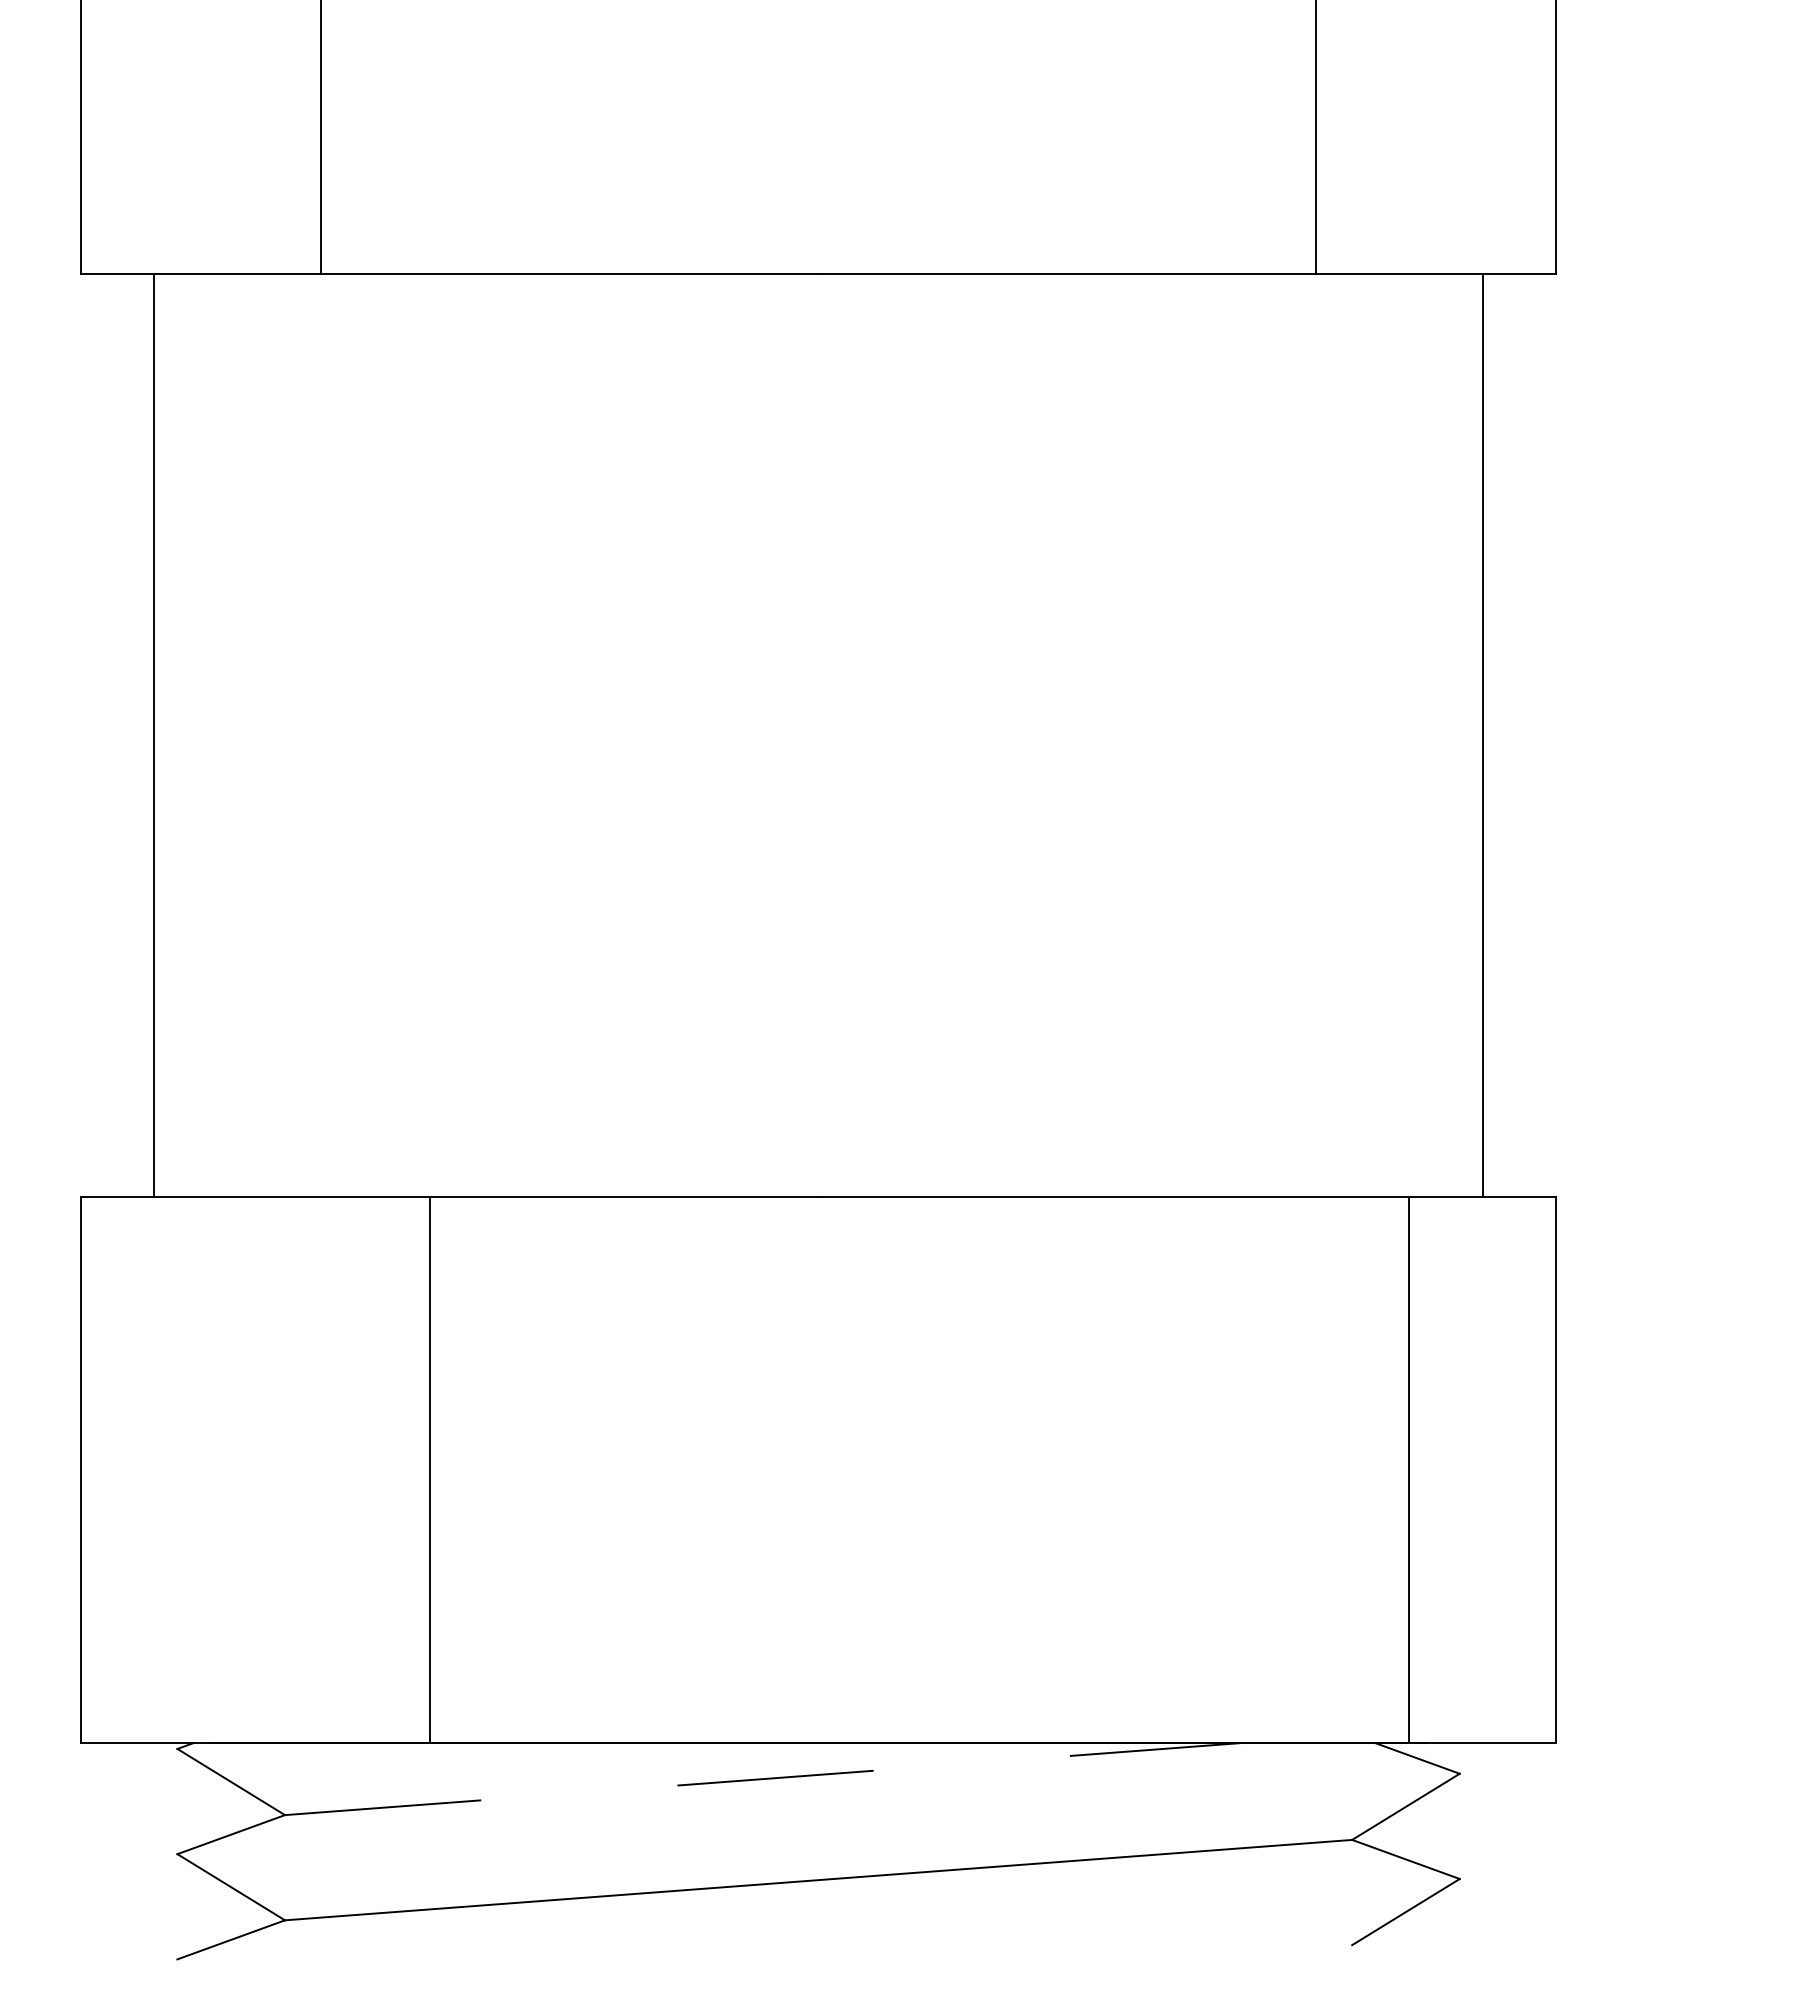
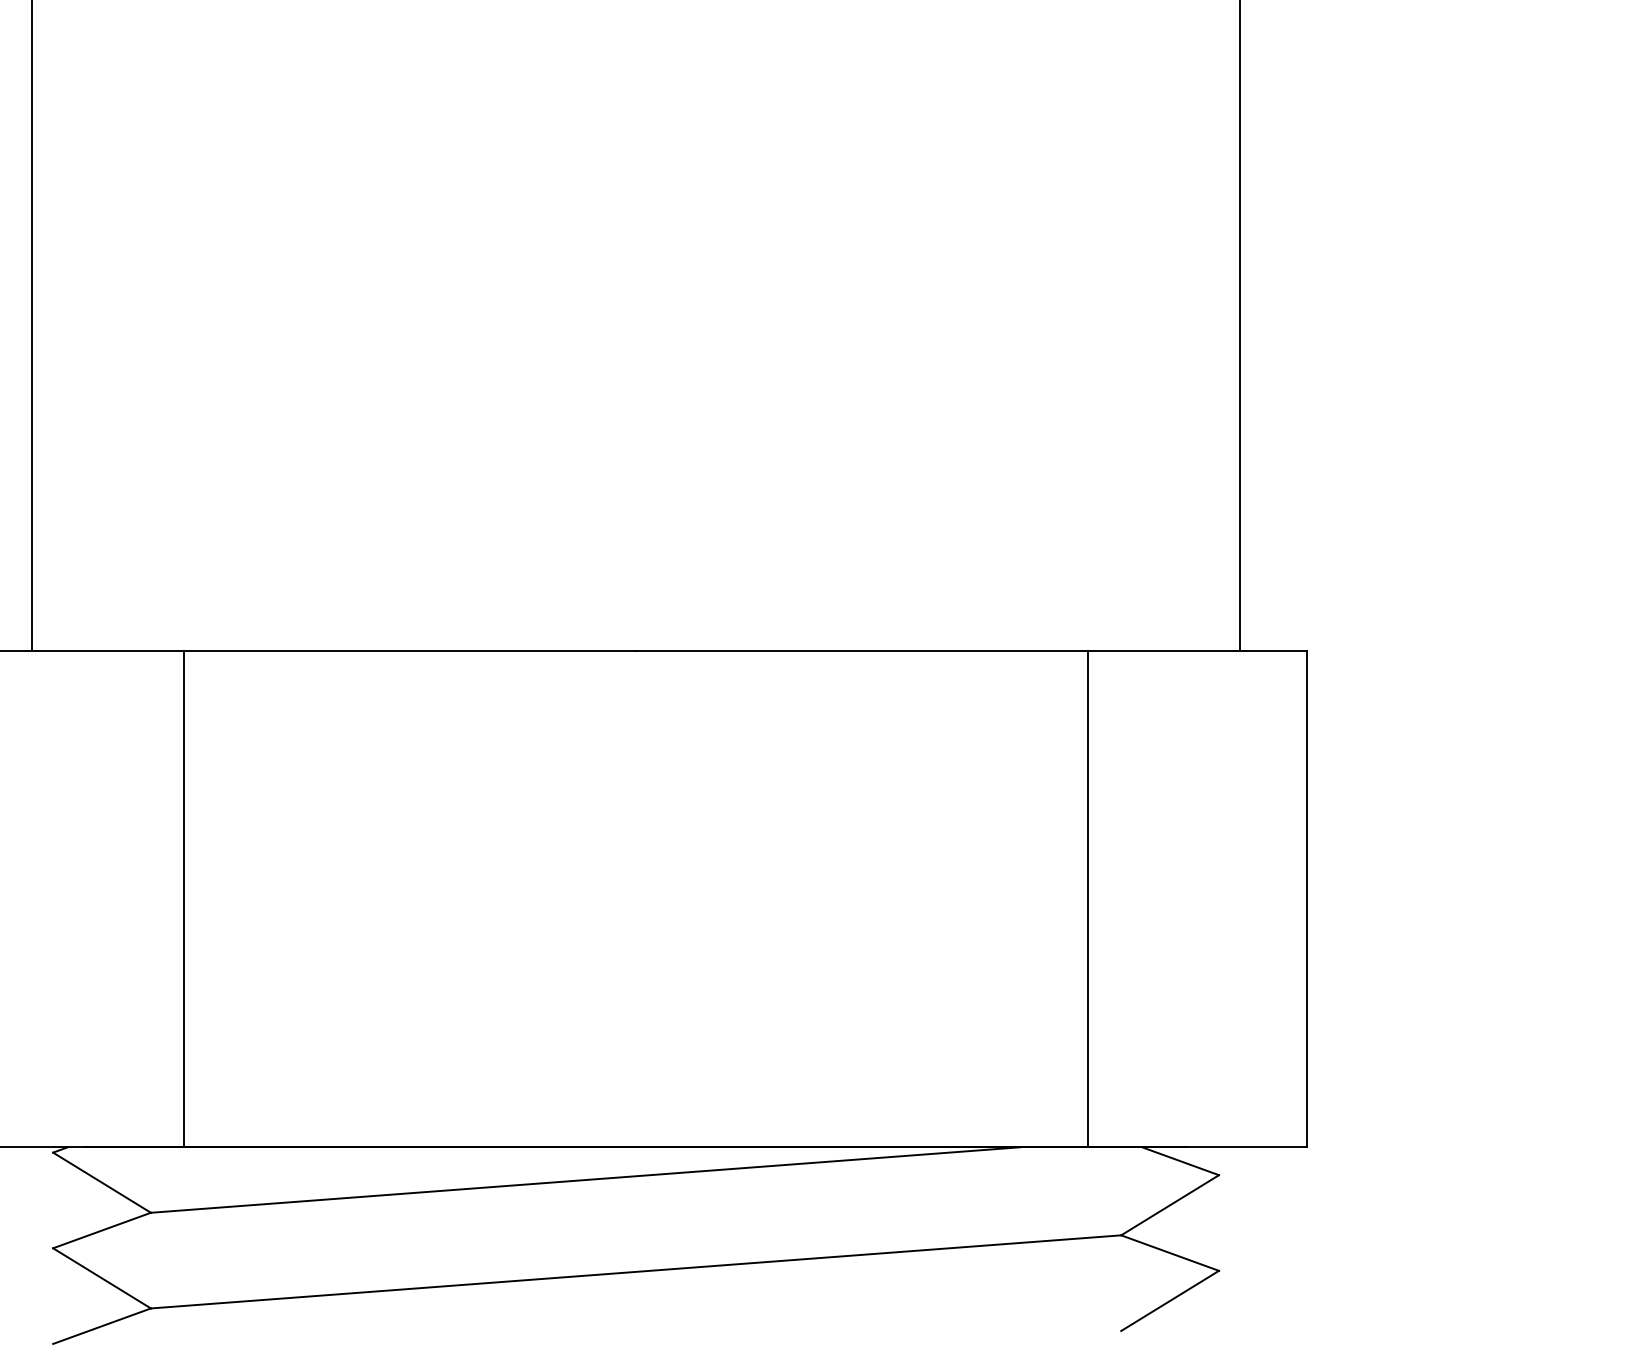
line: (430, 1469) -> (184, 898), moved
line: (1408, 1469) -> (1087, 898), moved
line: (763, 1779) -> (585, 1180), dashed -> solid

